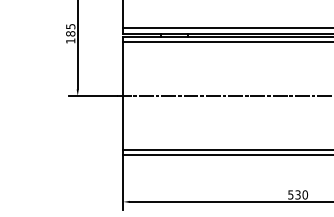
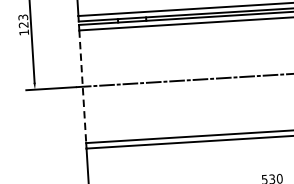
text: (70, 30) -> (23, 21), 185 -> 123
line: (123, 95) -> (82, 86), solid -> dashed

